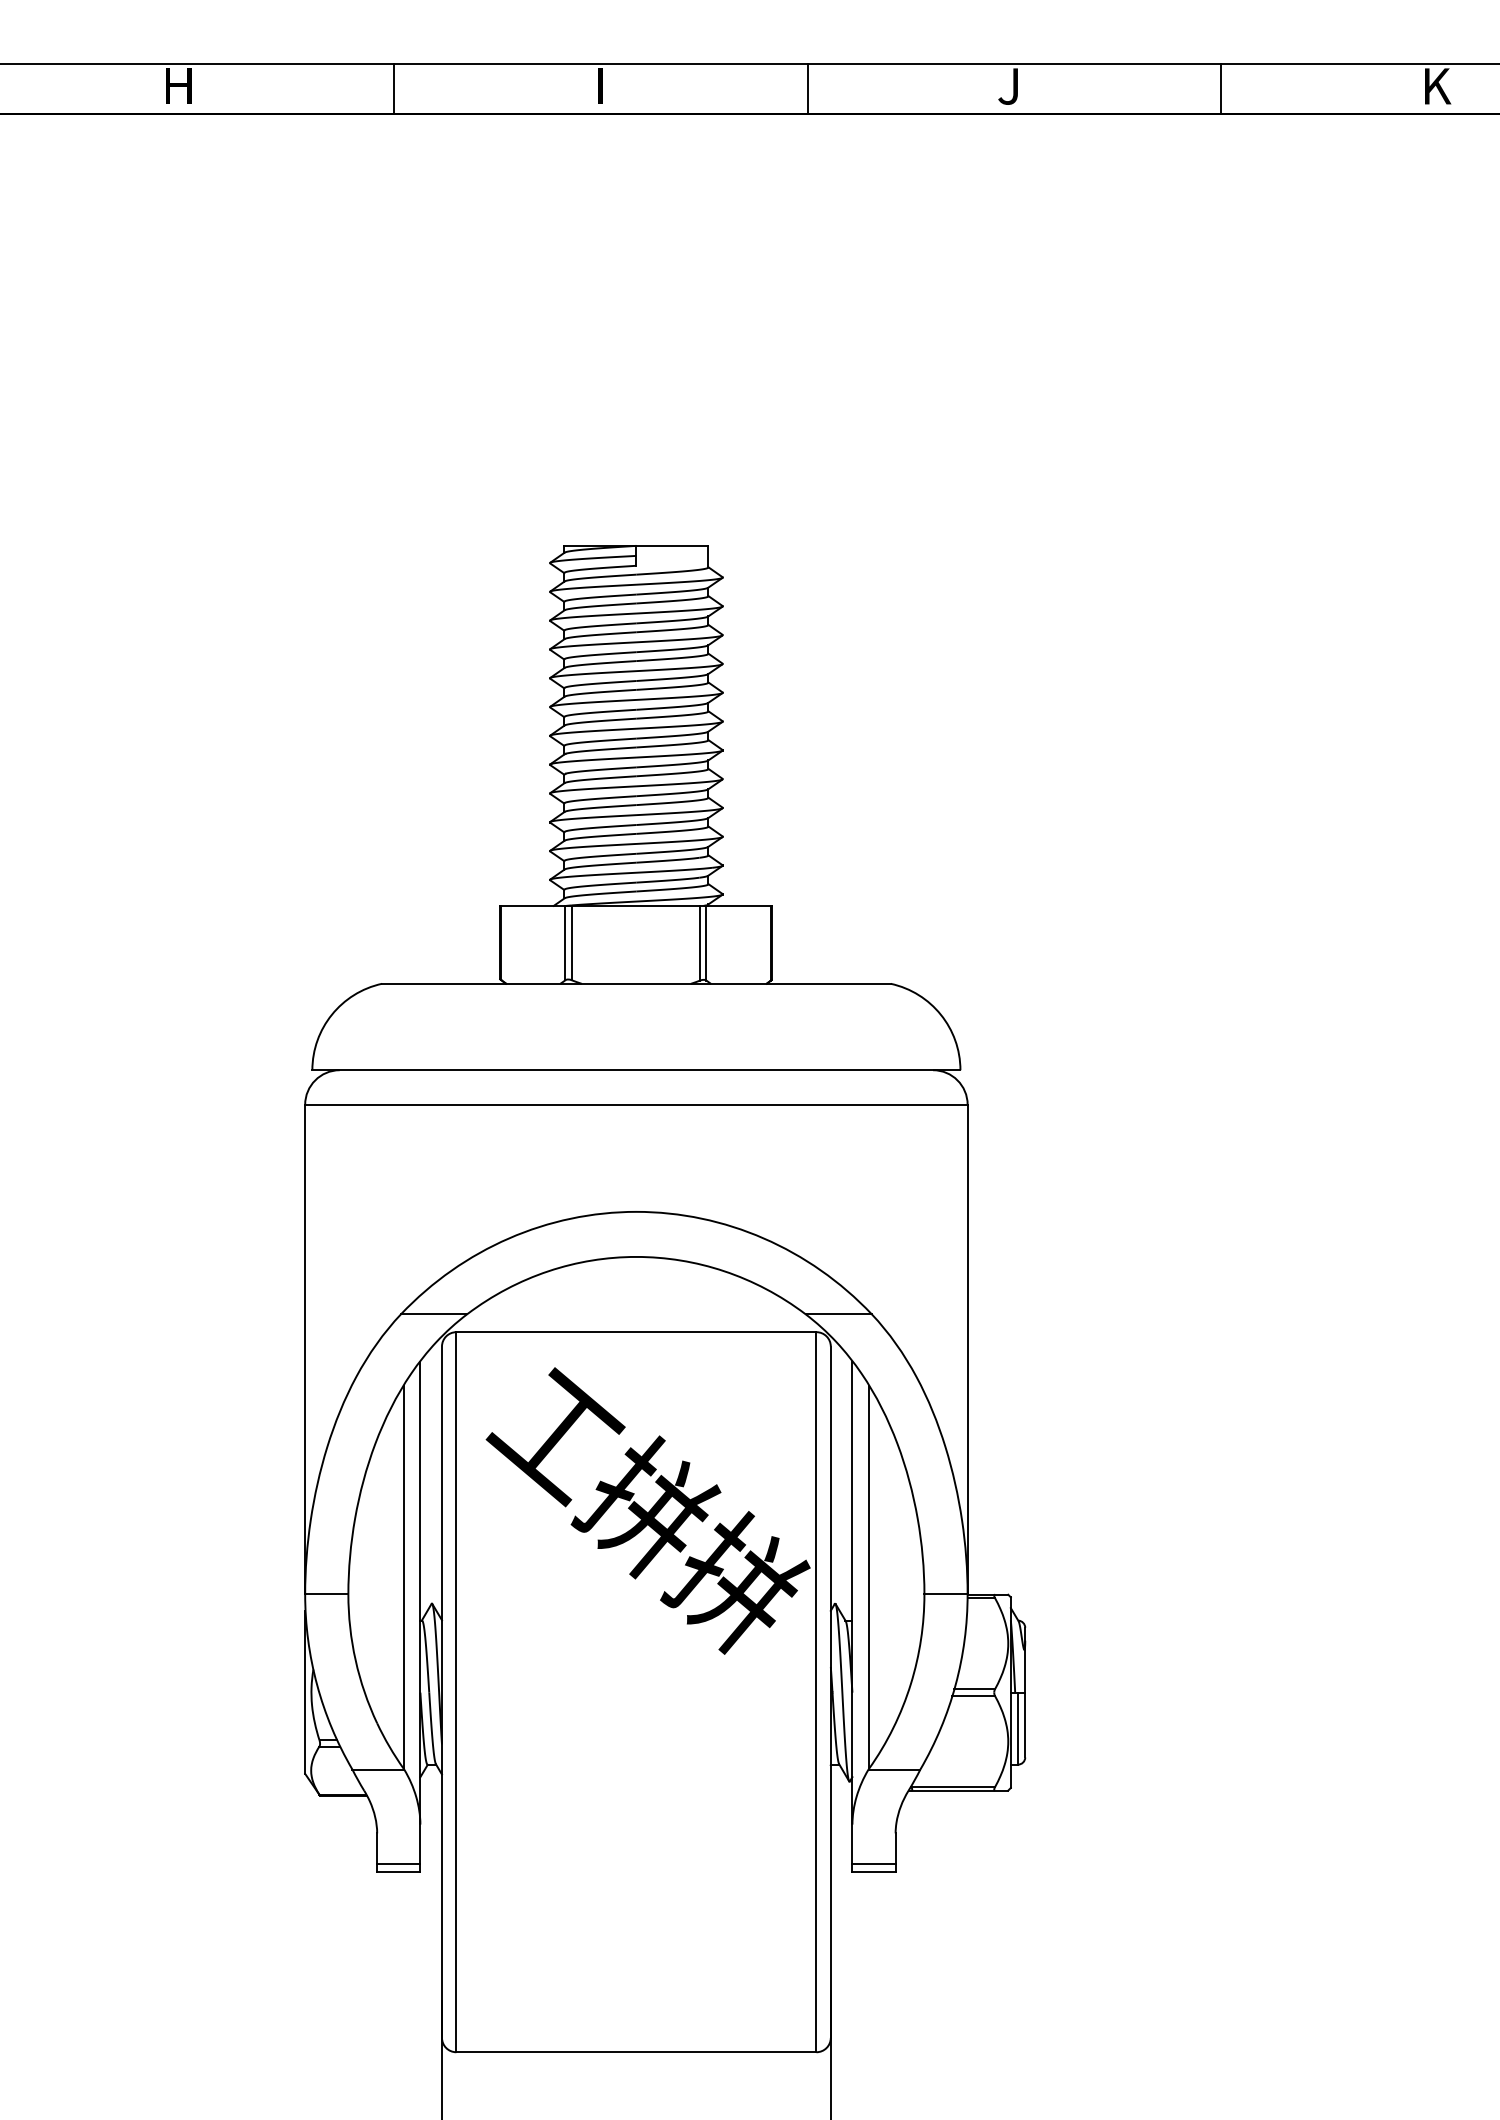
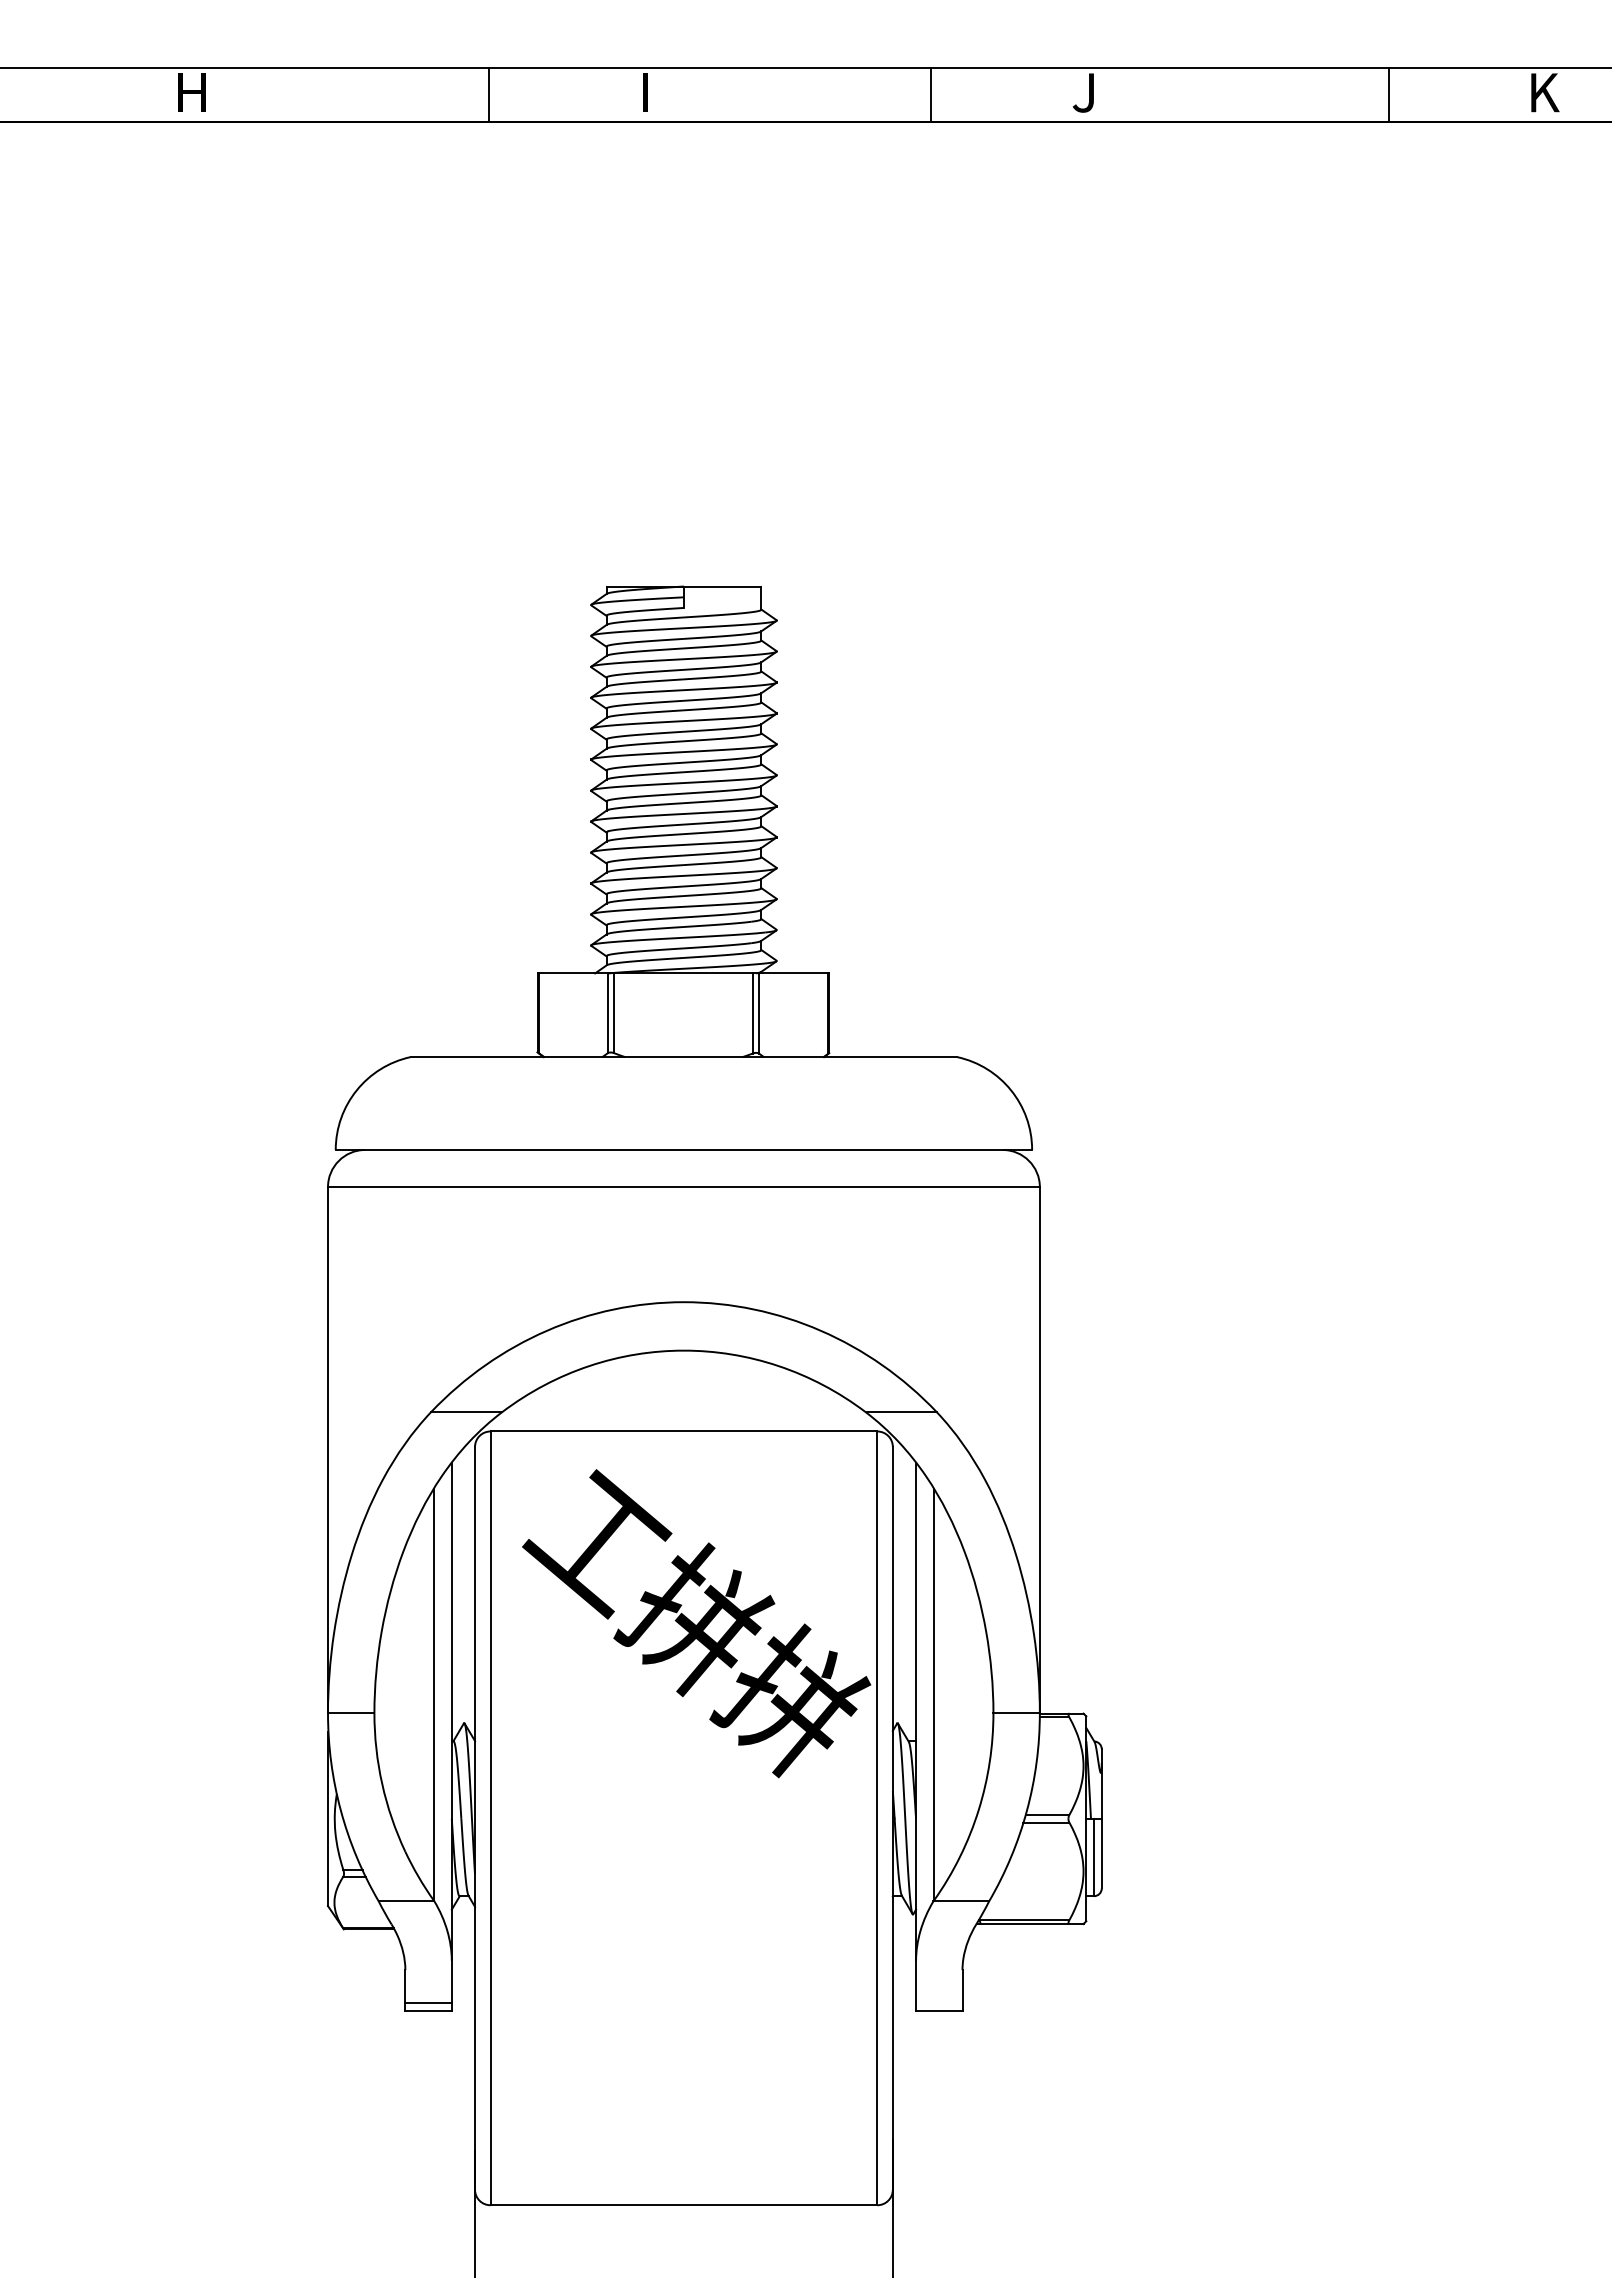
line: (394, 88) -> (489, 95), moved
line: (807, 88) -> (930, 95), moved
line: (1221, 88) -> (1389, 95), moved
line: (874, 1864) -> (939, 2003), removed

